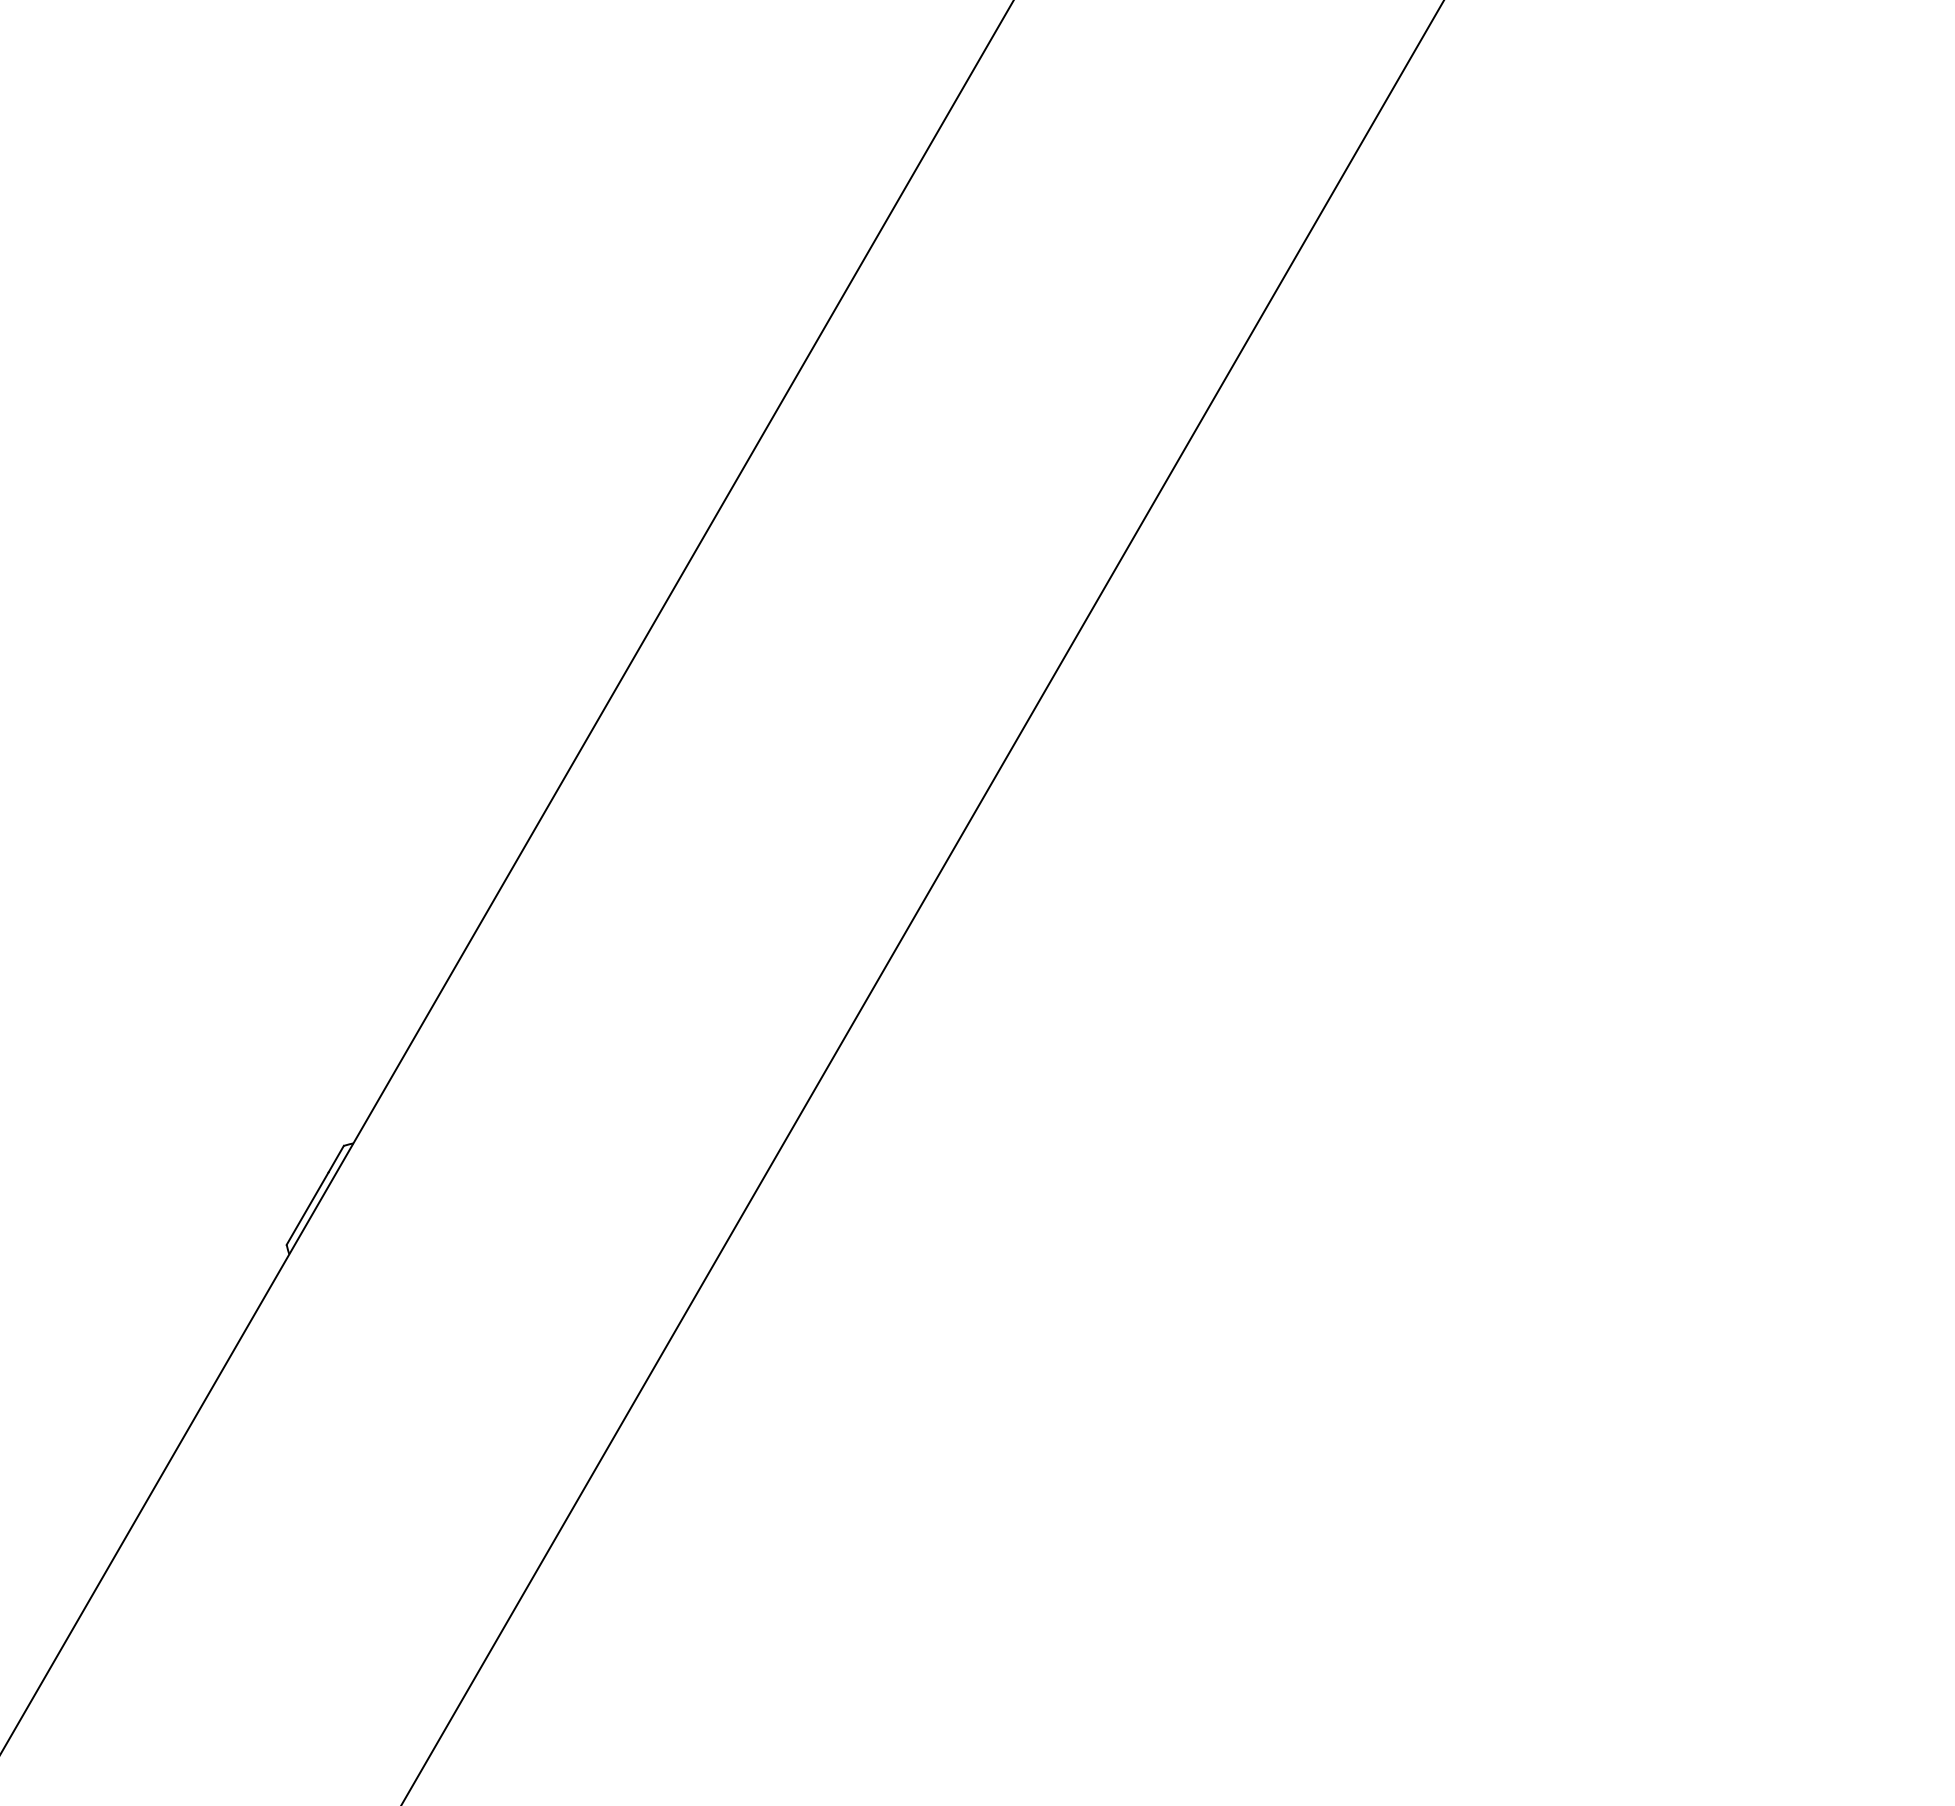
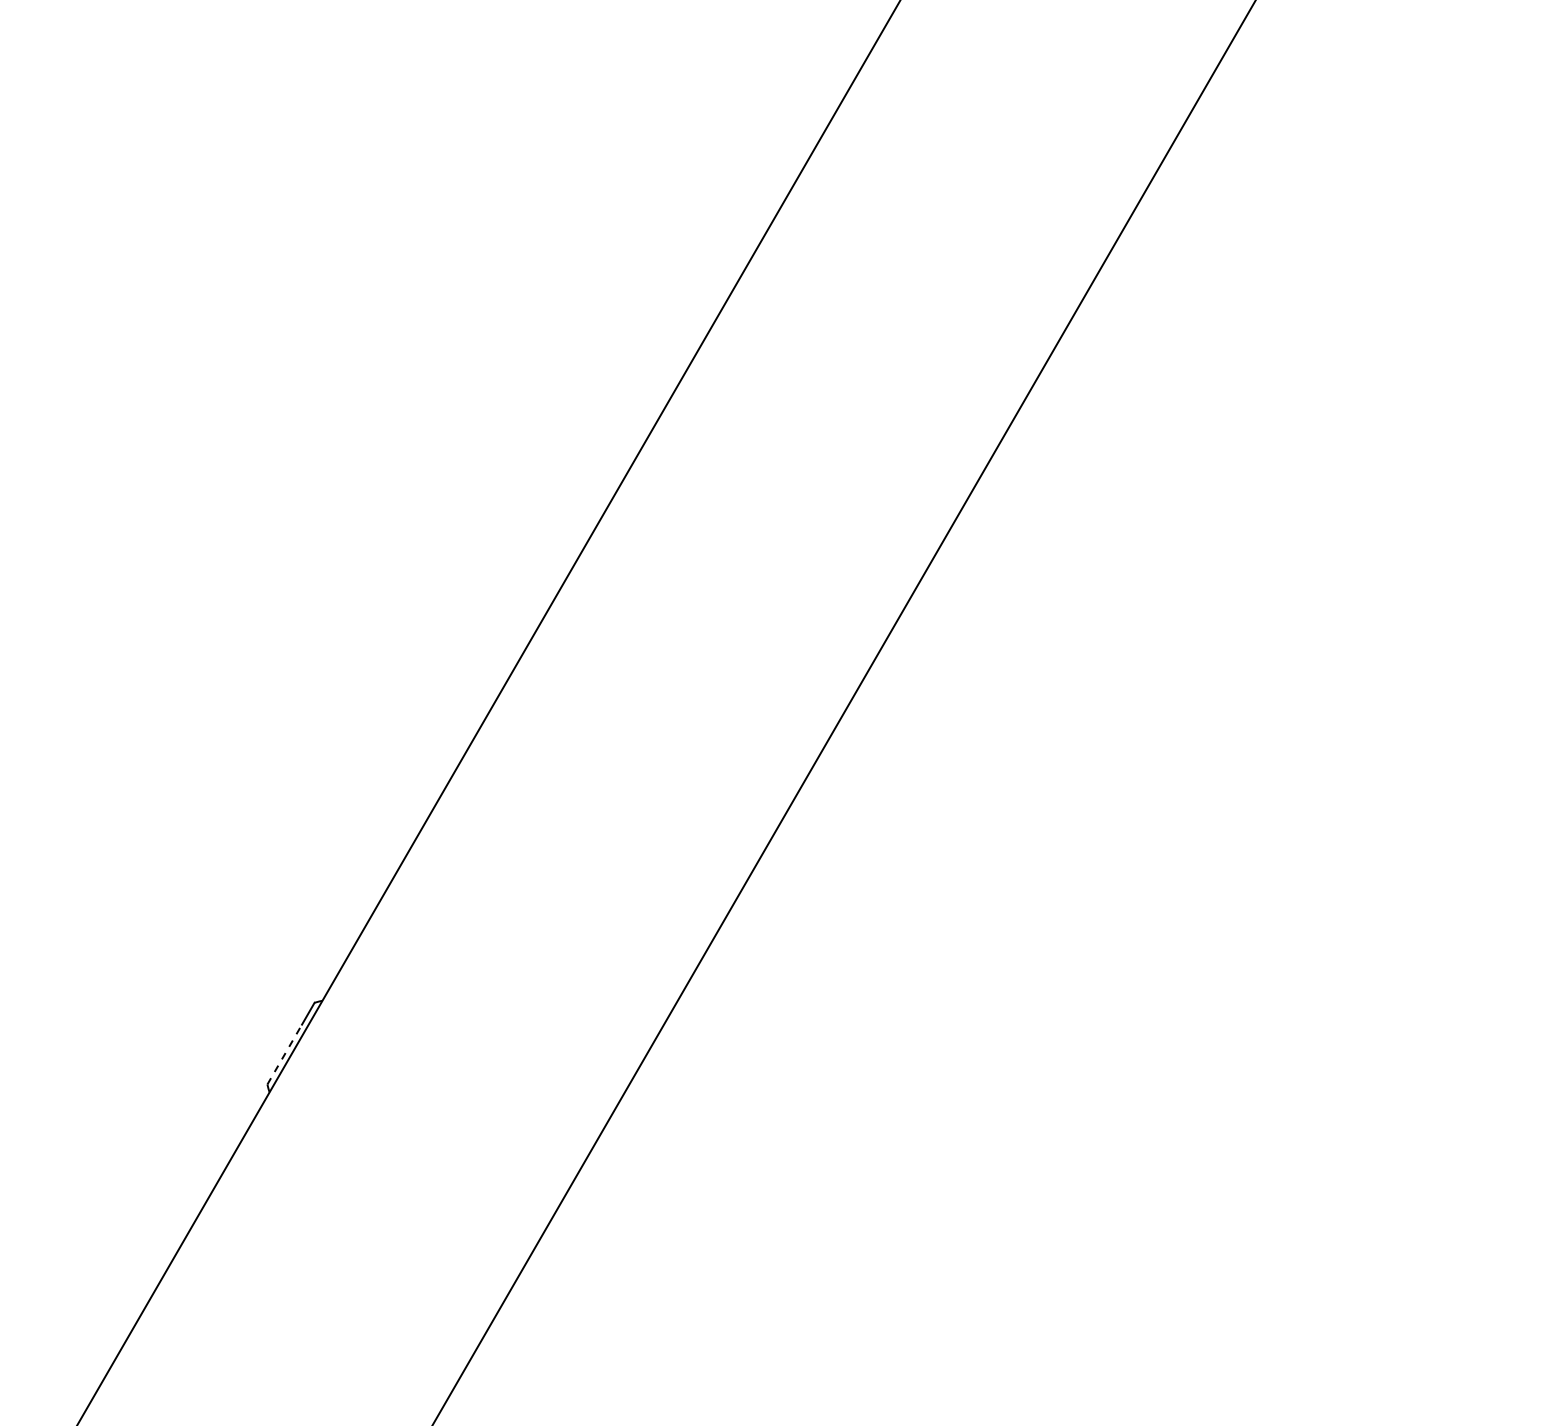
line: (307, 1208) -> (284, 1054), solid -> dashed

